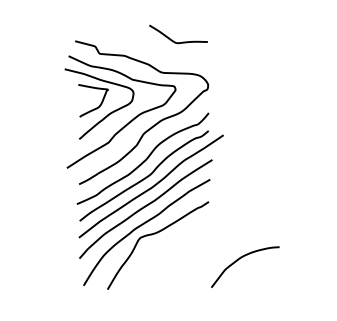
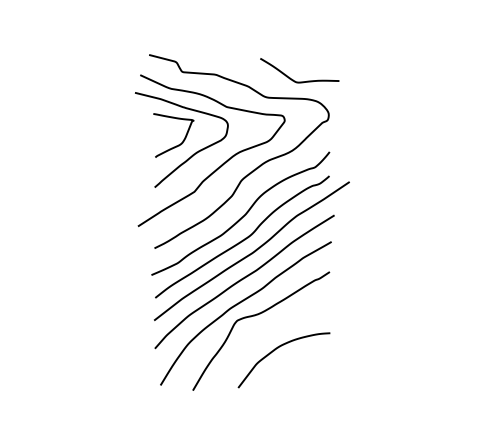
curve: (175, 41) -> (295, 80), moved
curve: (238, 260) -> (274, 351), moved

